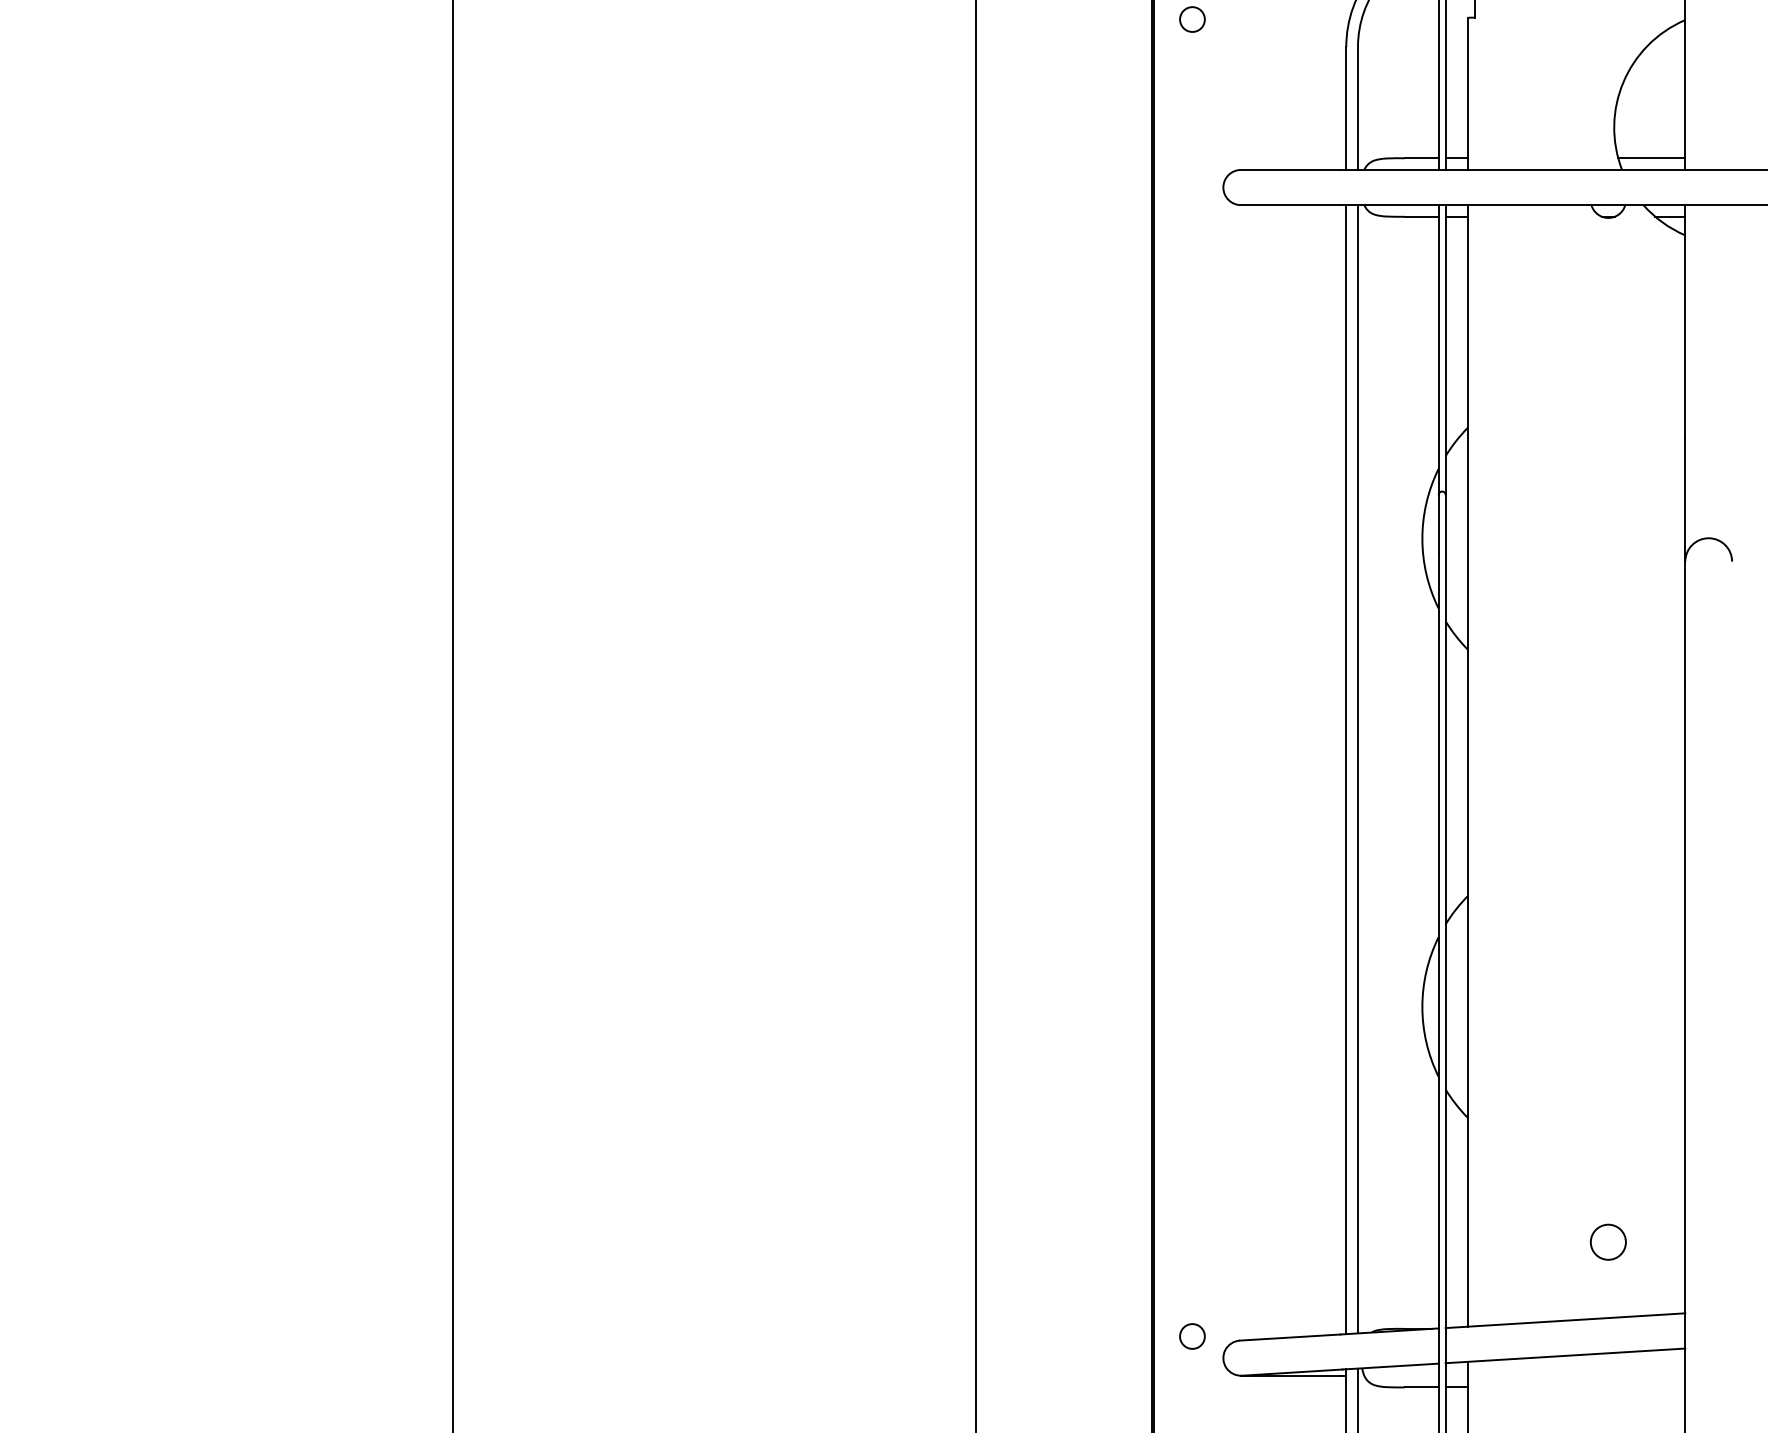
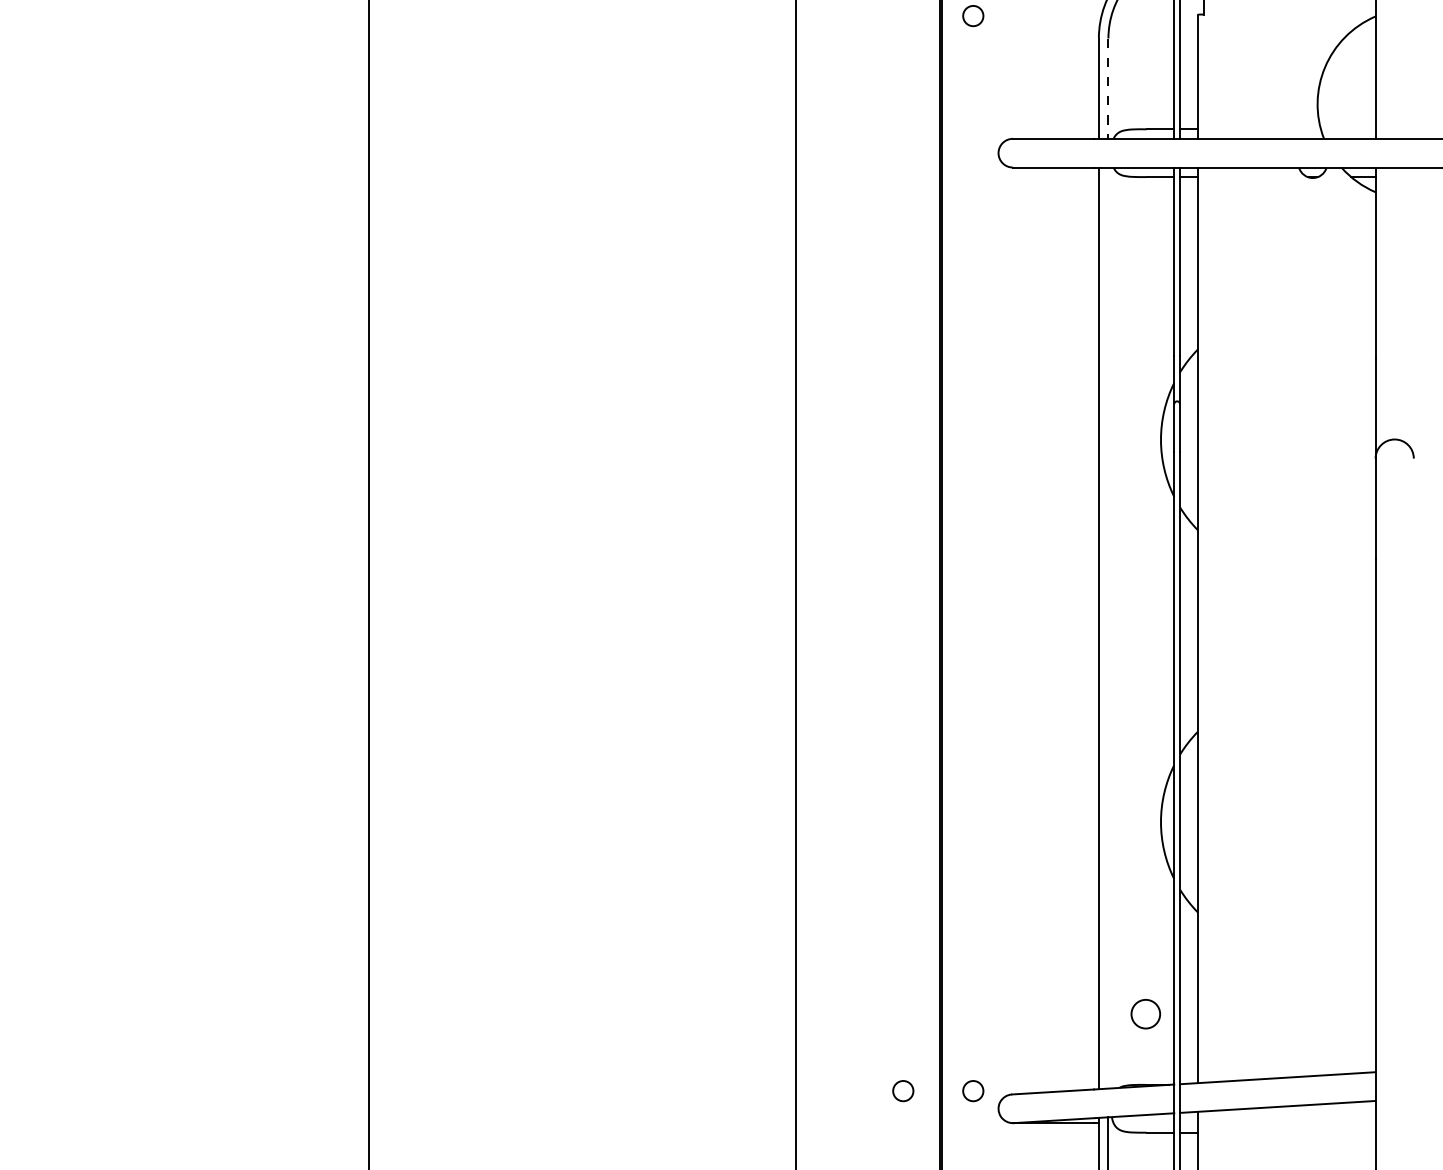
line: (1358, 109) -> (1108, 89), solid -> dashed
line: (1650, 158) -> (1347, 129), removed
line: (1358, 768) -> (1108, 627), removed
circle: (1607, 1242) -> (1145, 1014), moved
circle: (1106, 1336) -> (903, 1091), added

